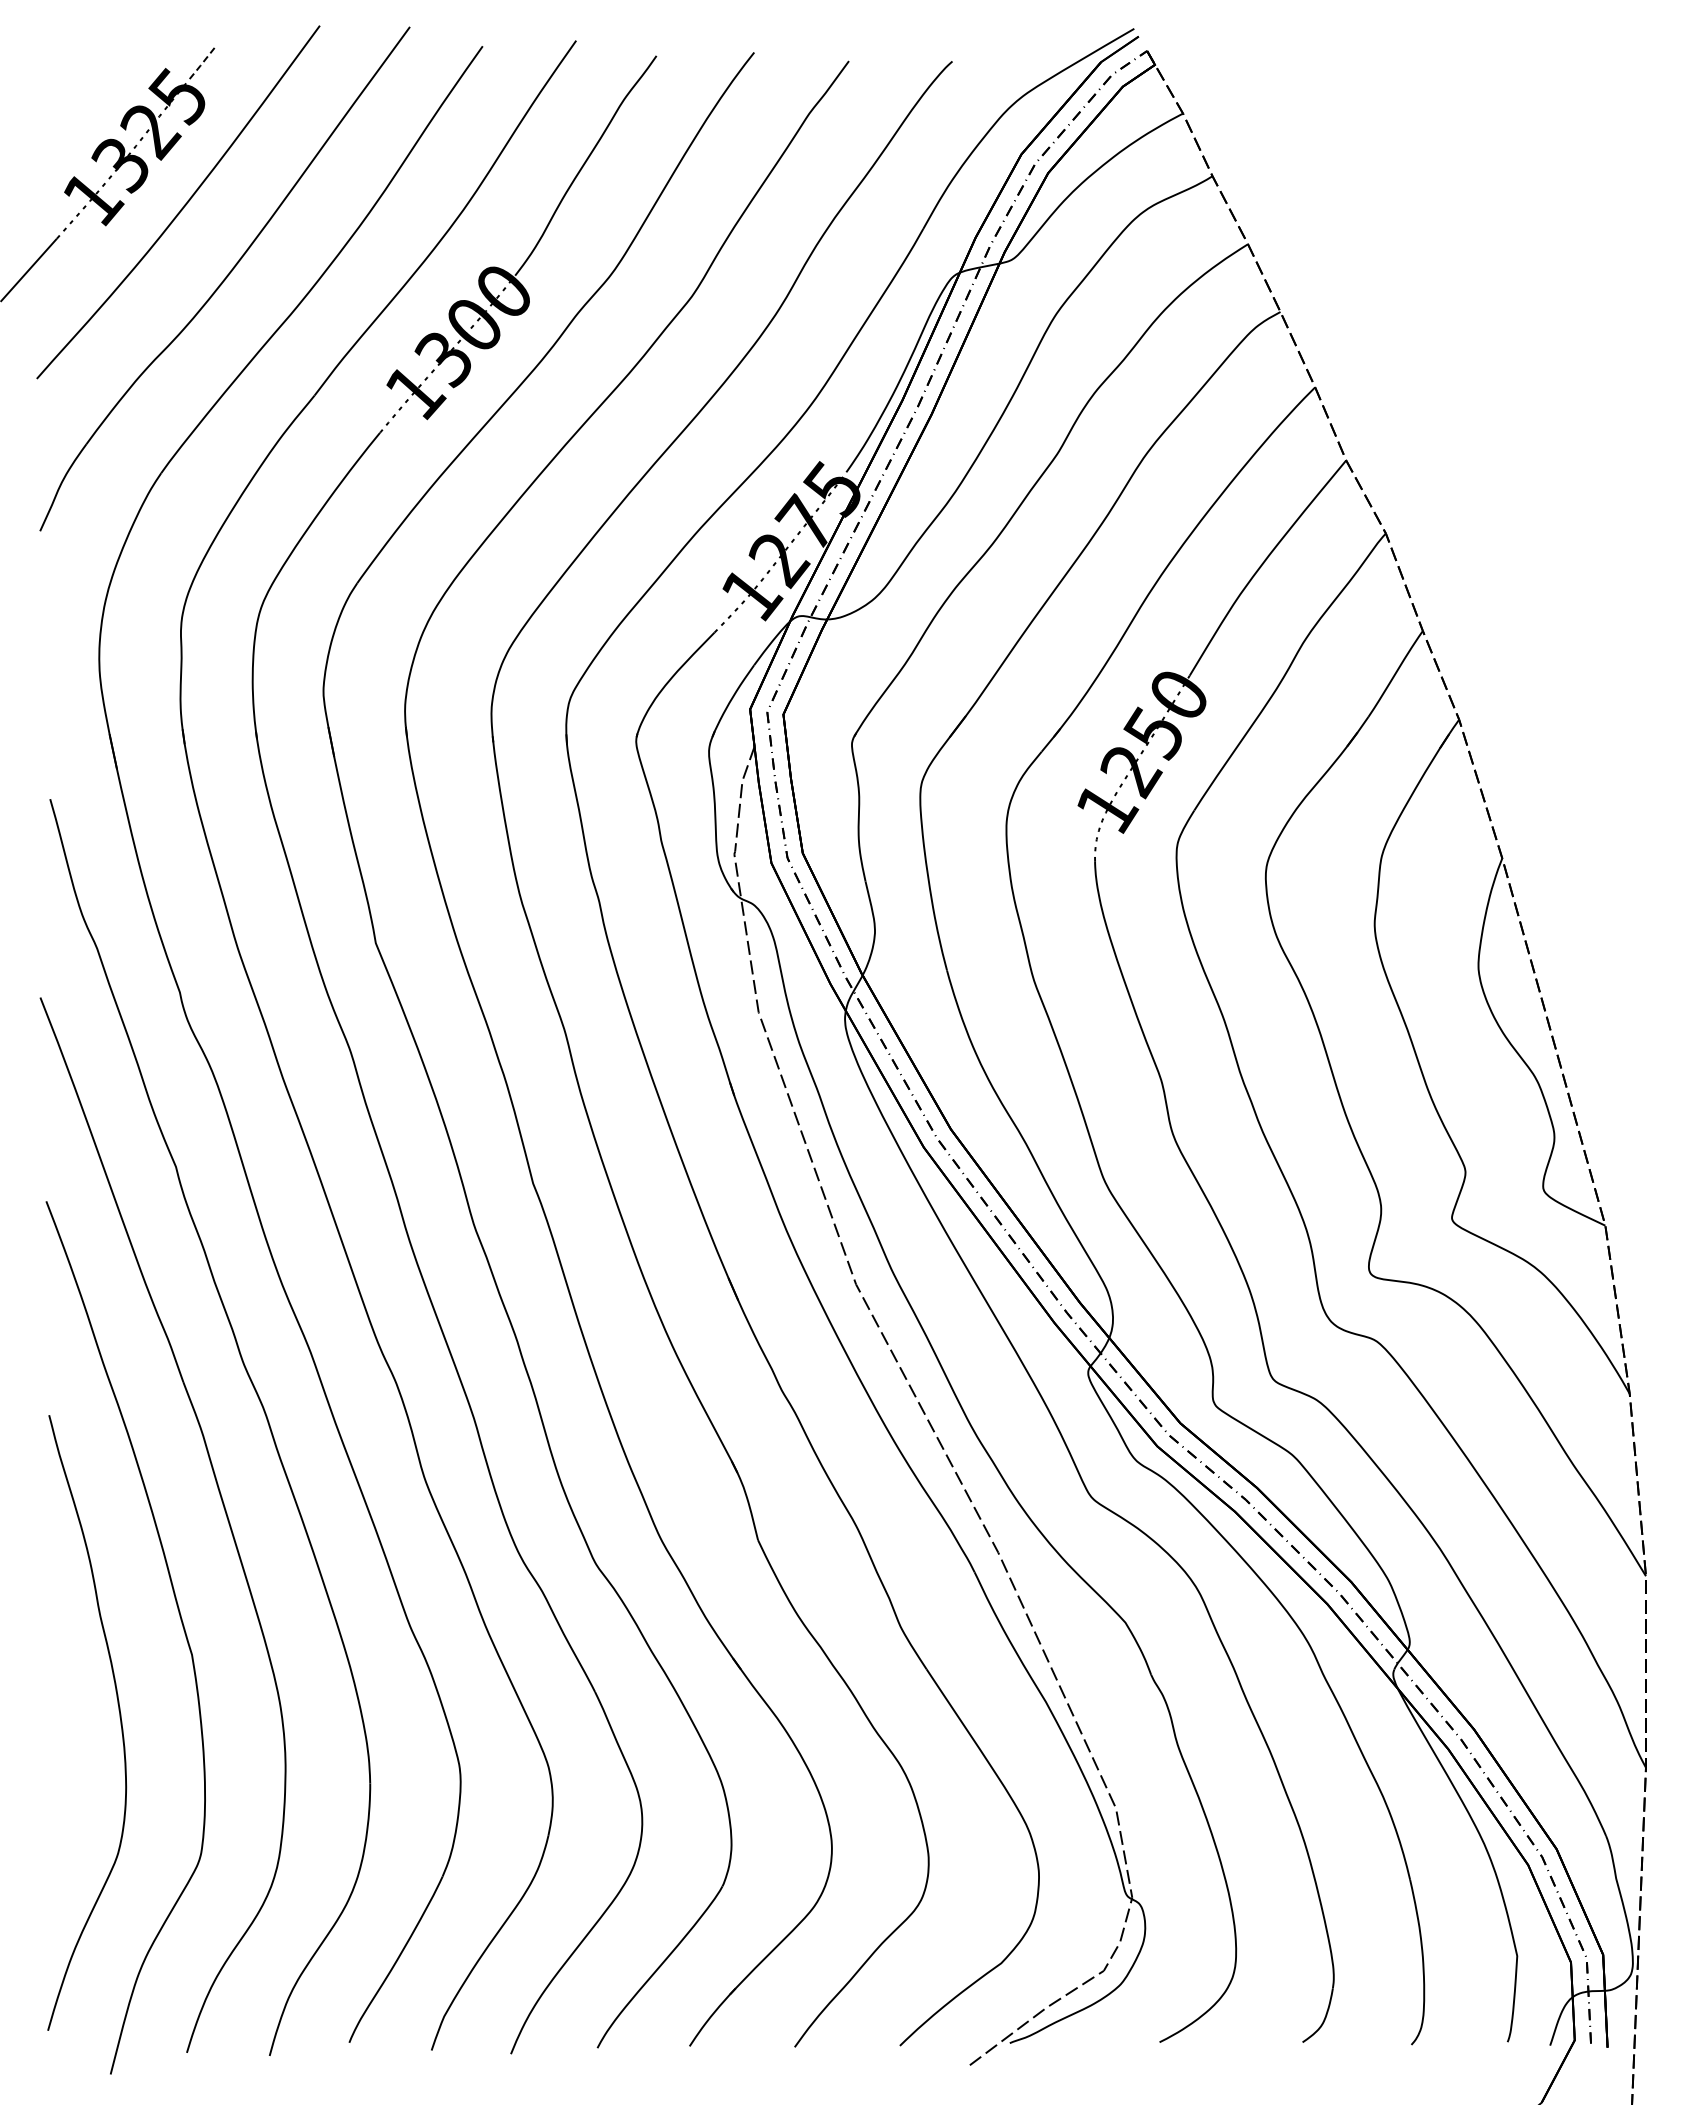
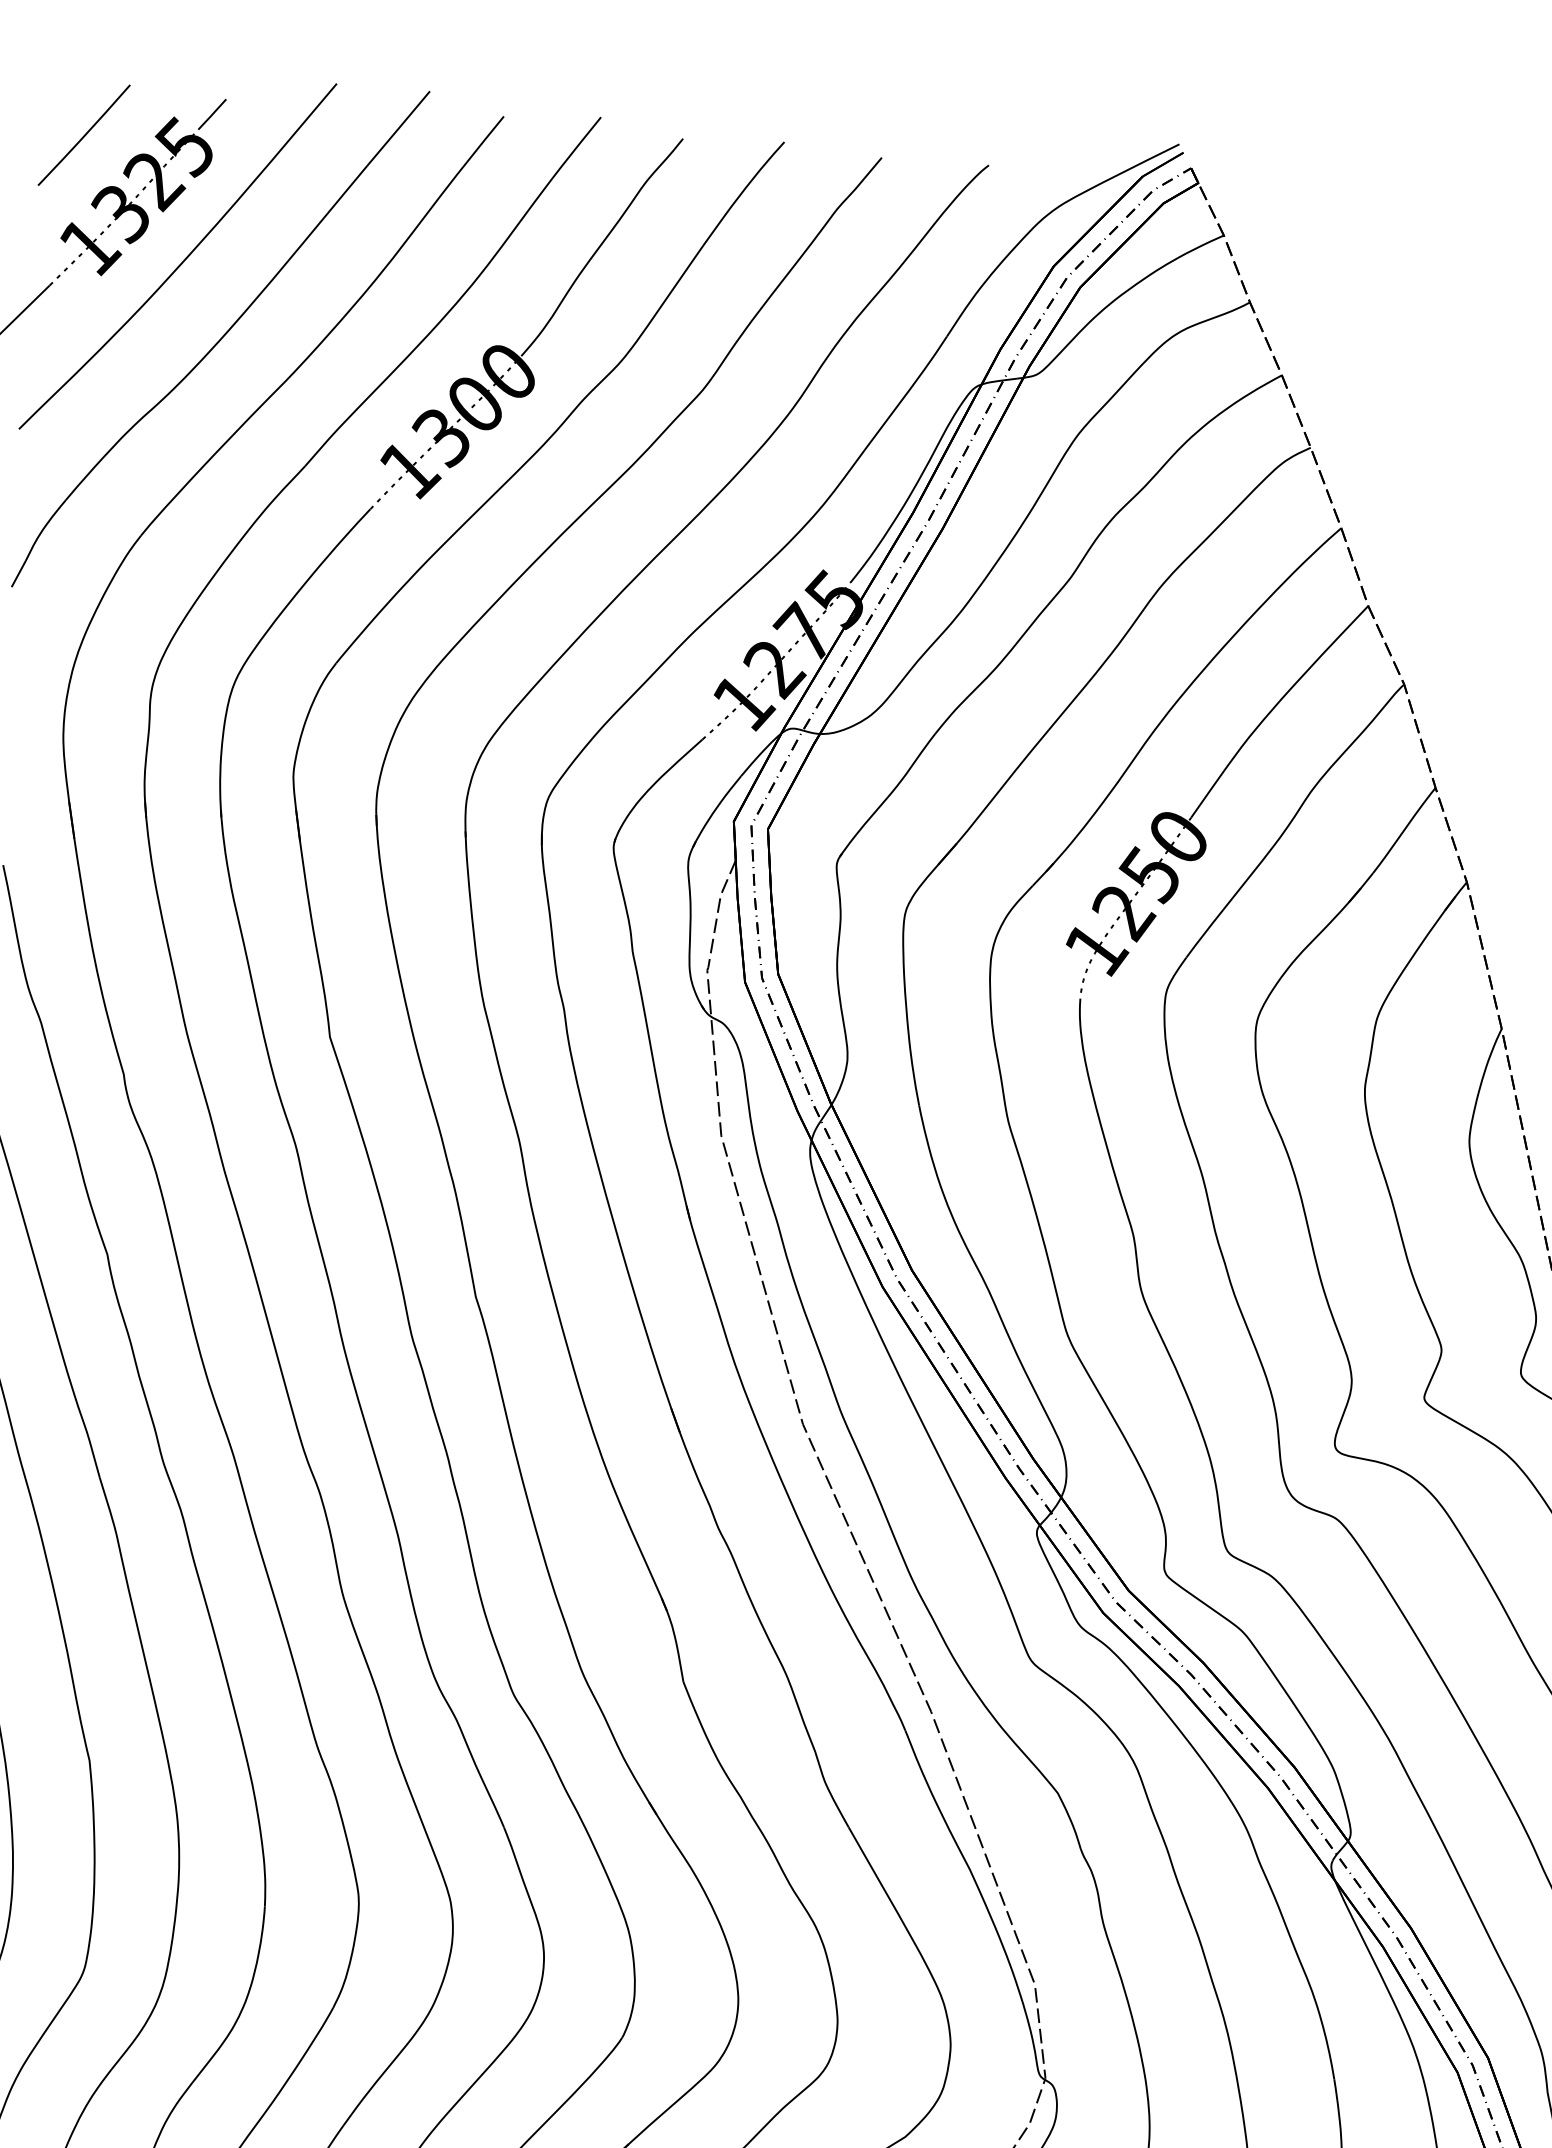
line: (202, 63) -> (212, 114), dashed -> solid
line: (80, 91) -> (84, 134), added

